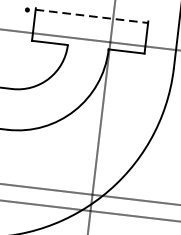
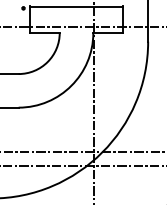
line: (93, 16) -> (77, 7), dashed -> solid

